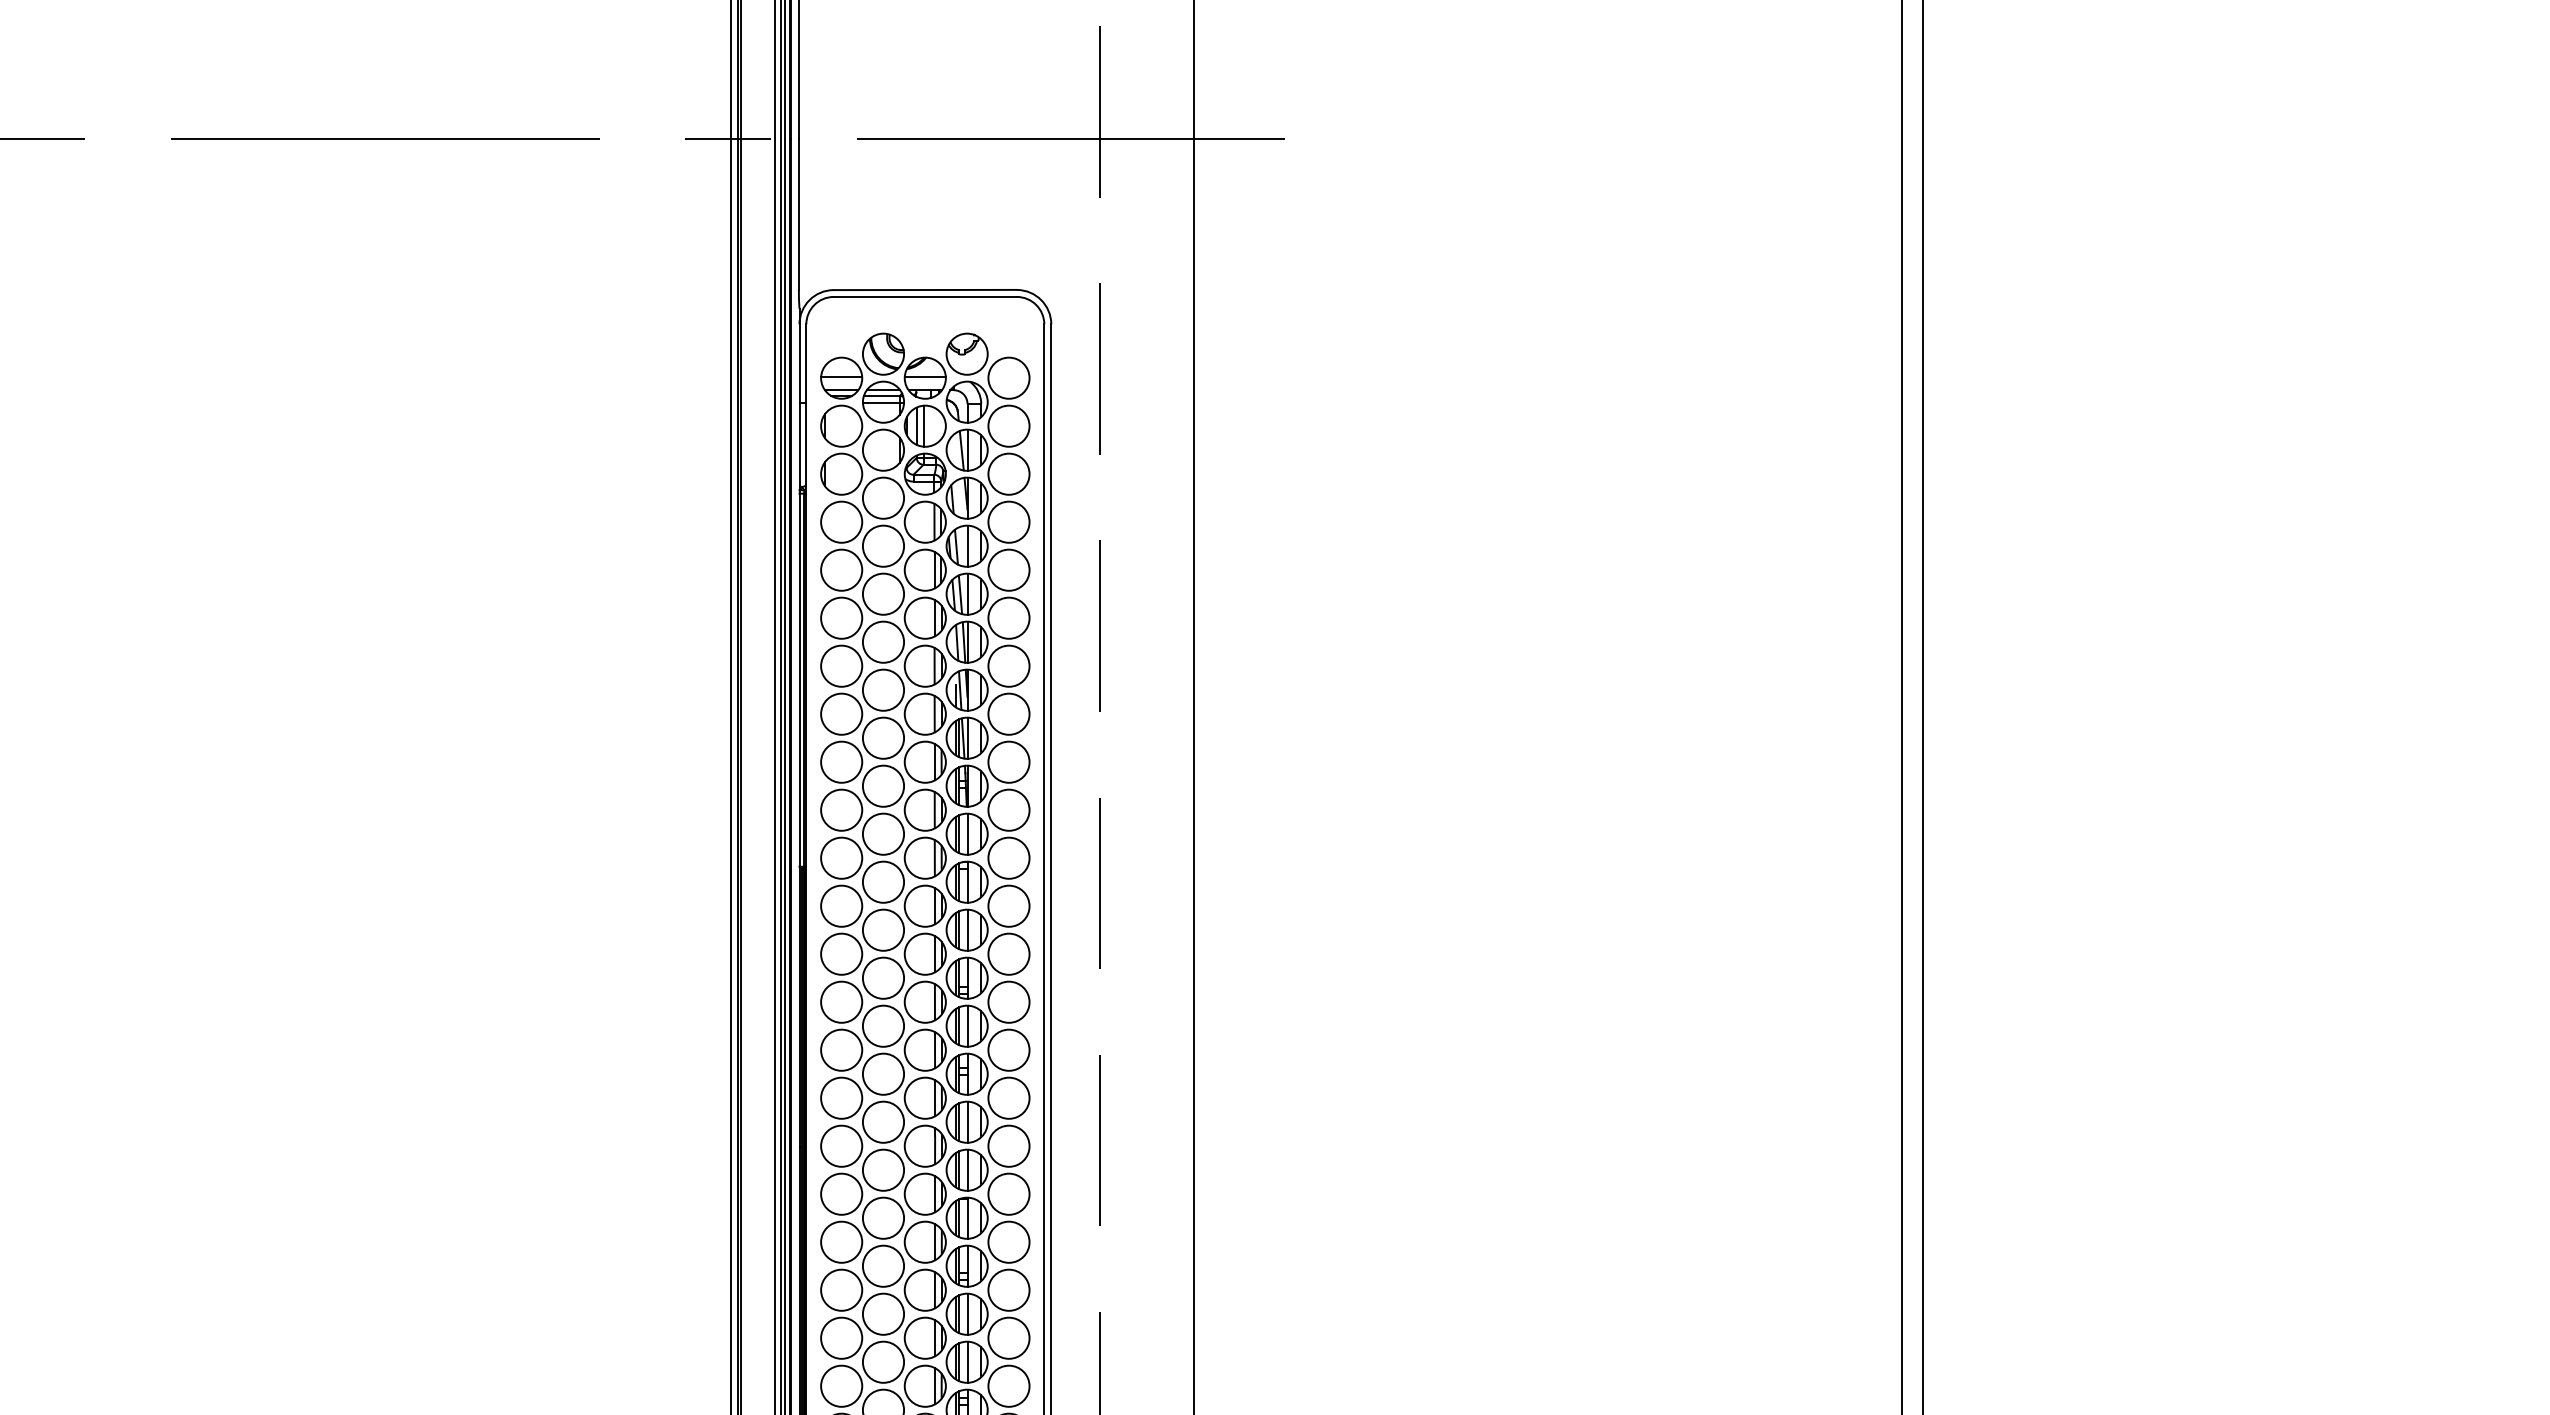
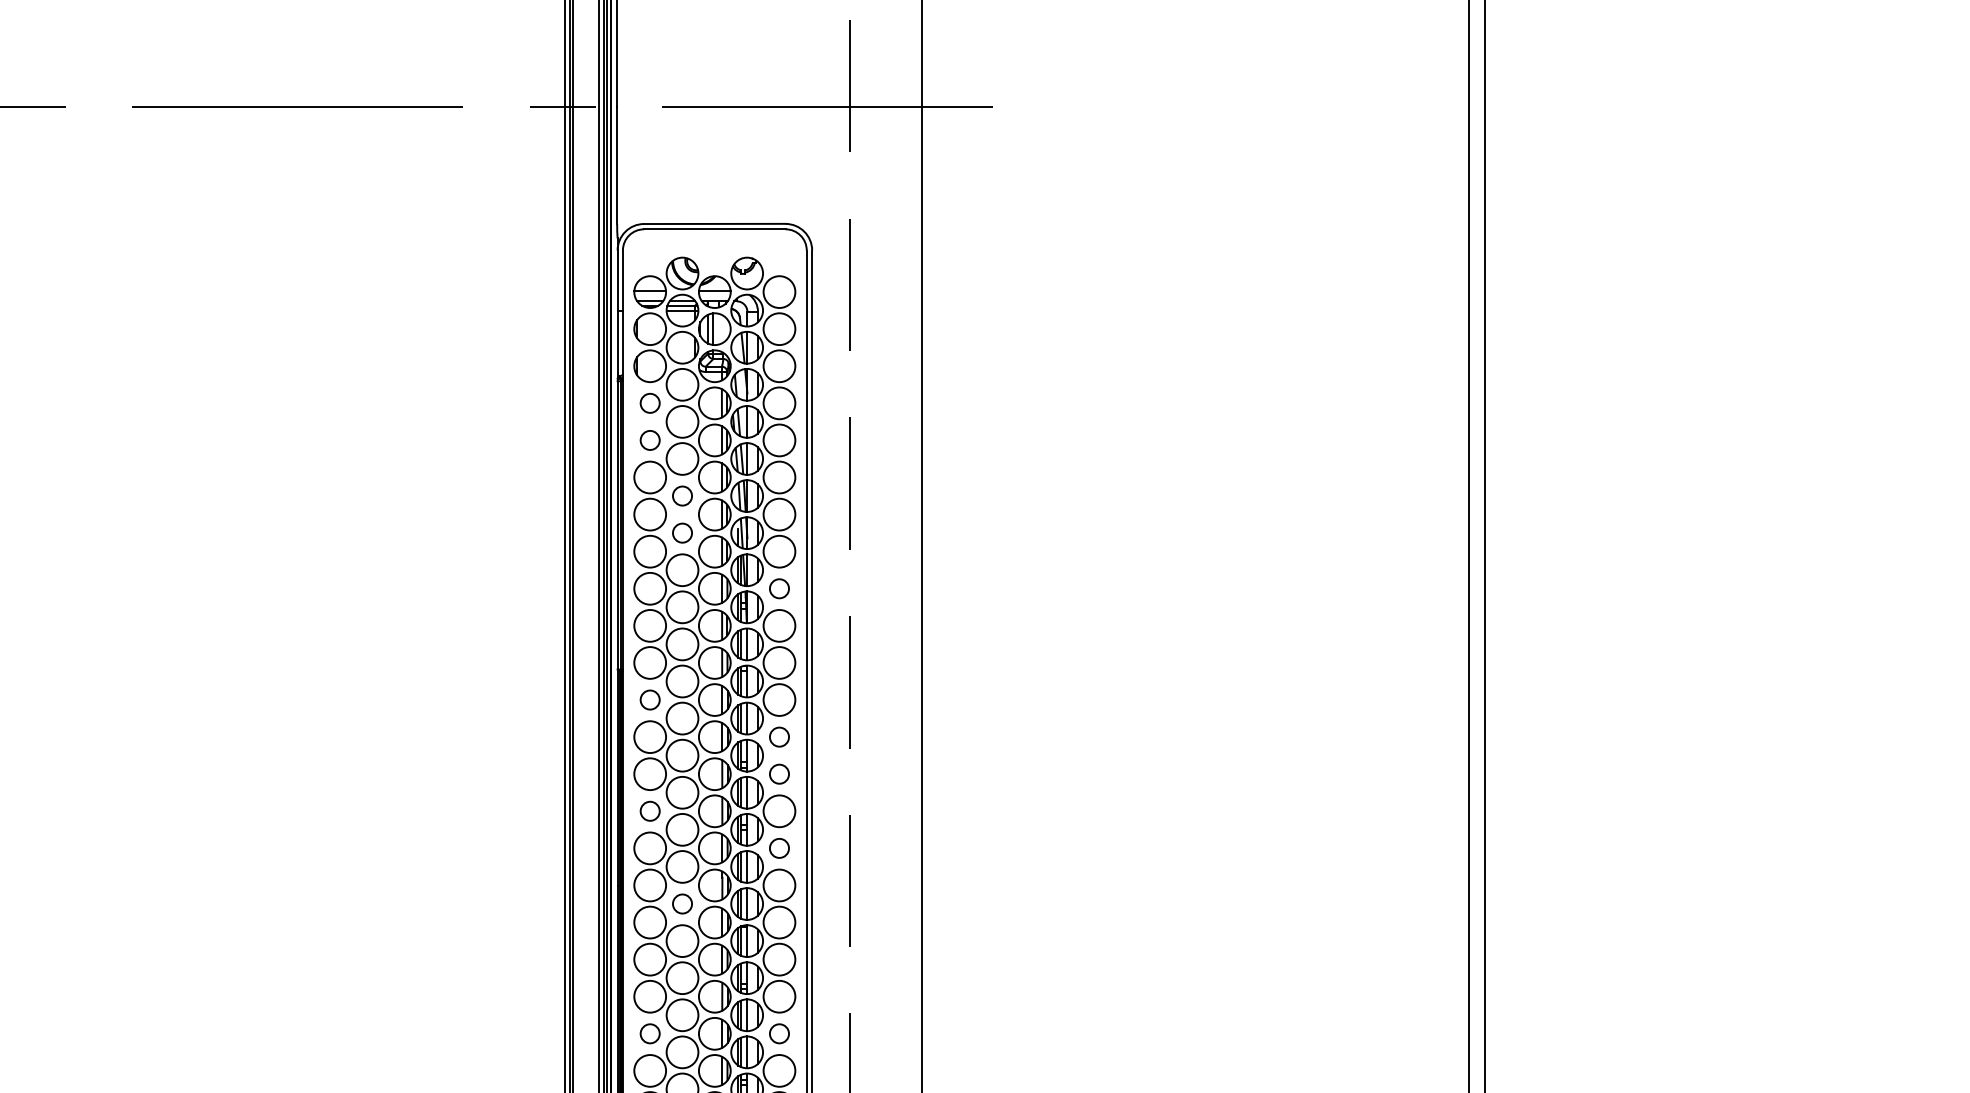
circle: (841, 521) -> (650, 402), size x0.6
circle: (841, 569) -> (650, 439), size x0.6
circle: (883, 641) -> (682, 495), size x0.6
circle: (883, 689) -> (682, 532), size x0.6
circle: (1008, 761) -> (779, 588), size x0.6
circle: (841, 905) -> (650, 699), size x0.6
circle: (1008, 953) -> (779, 736), size x0.6
circle: (1008, 1001) -> (779, 773), size x0.6
circle: (841, 1049) -> (650, 810), size x0.6
circle: (1008, 1097) -> (779, 847), size x0.6
circle: (883, 1169) -> (682, 903), size x0.6
circle: (841, 1337) -> (650, 1033), size x0.6
circle: (1008, 1337) -> (779, 1033), size x0.6

